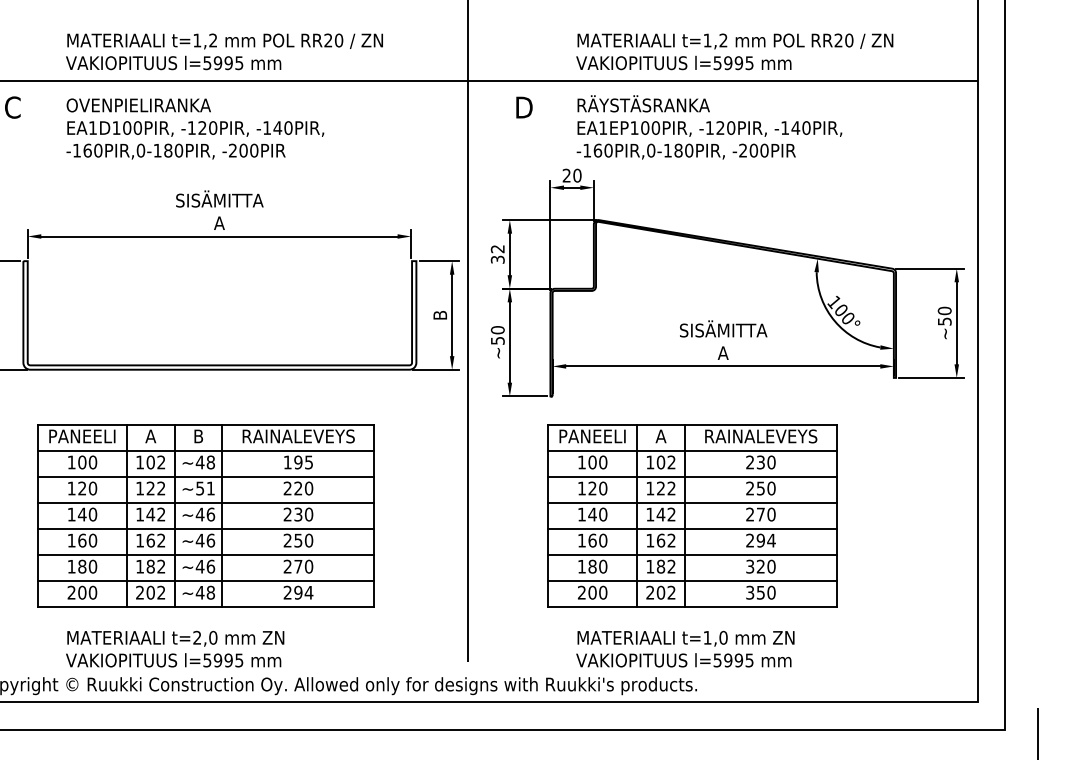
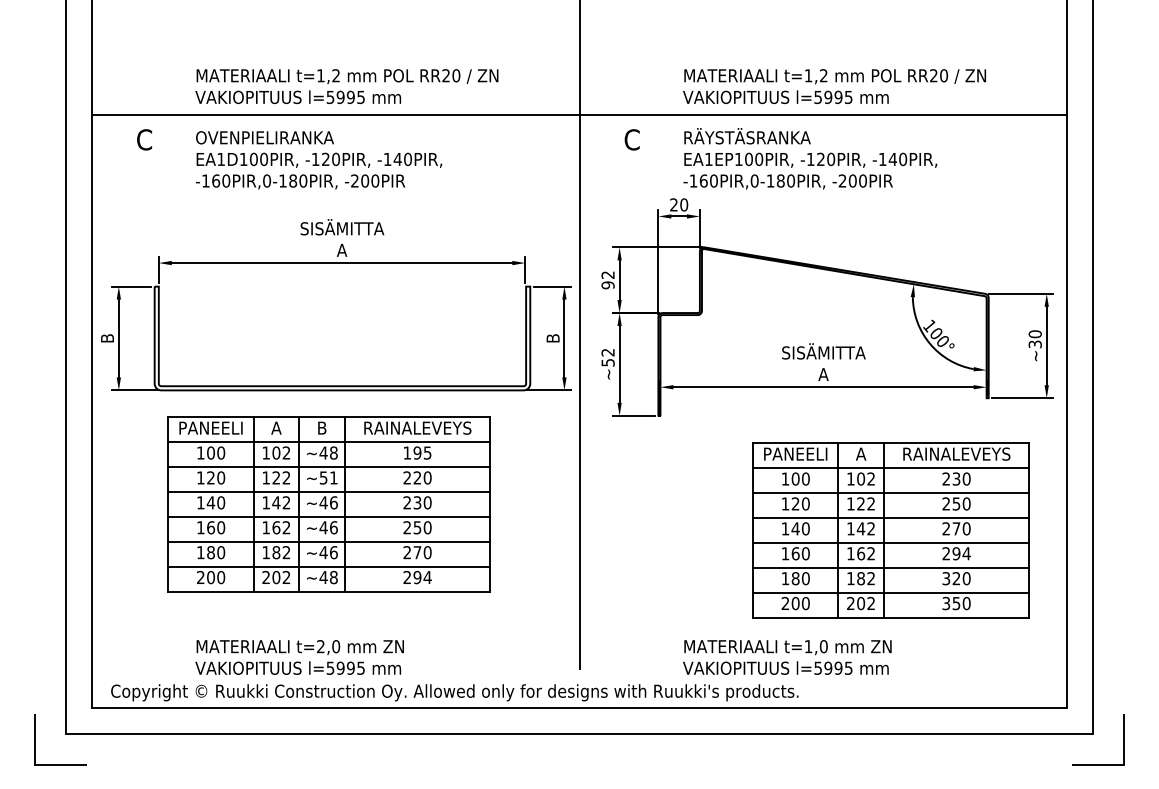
text: (523, 107) -> (632, 139), D -> C
text: (497, 259) -> (607, 285), 32 -> 92
text: (943, 320) -> (1034, 343), ~50 -> ~30
text: (497, 330) -> (607, 352), ~50 -> ~52
part: (205, 516) -> (328, 504), moved
part: (691, 516) -> (890, 530), moved

